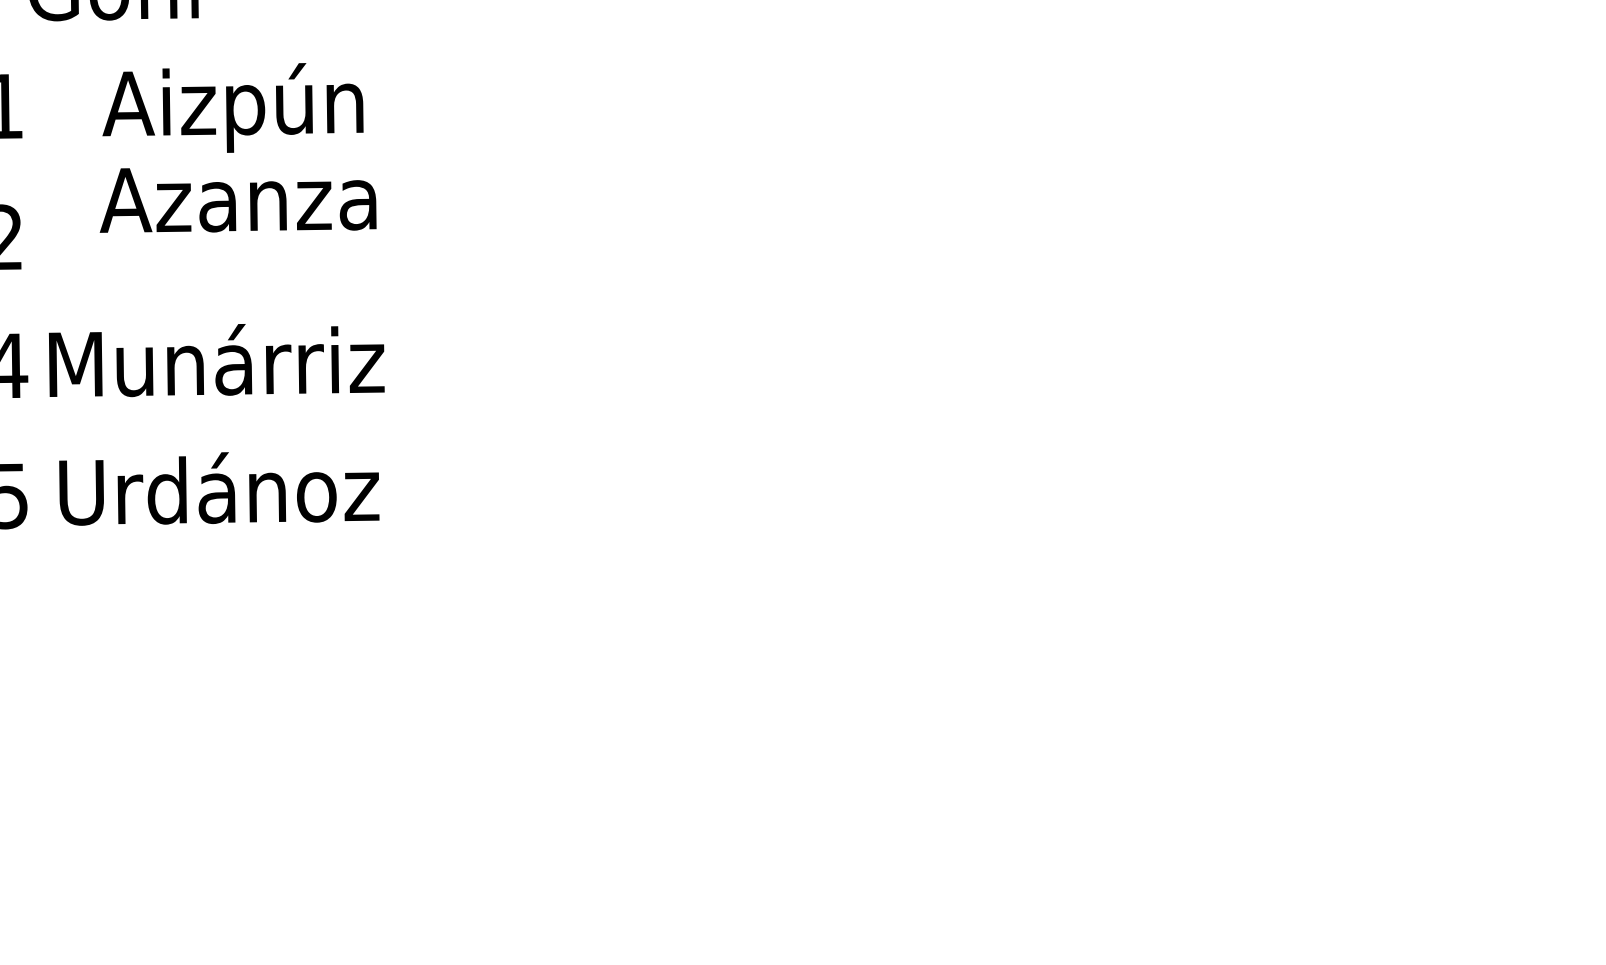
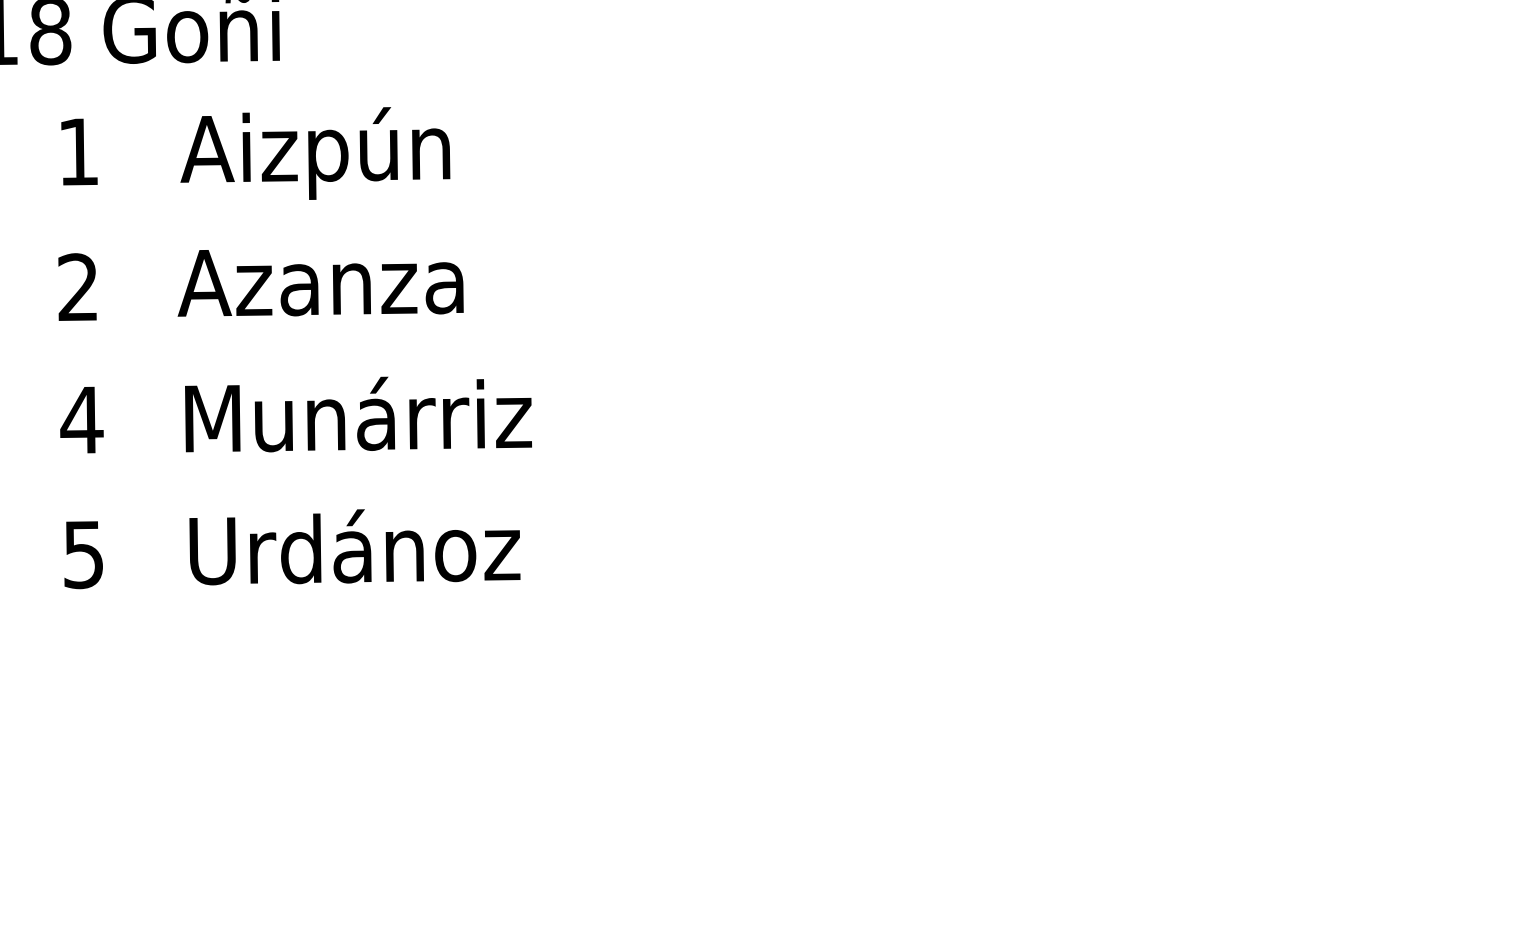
text: (237, 200) -> (319, 283), moved
text: (216, 360) -> (358, 414), moved
text: (219, 488) -> (355, 546), moved

